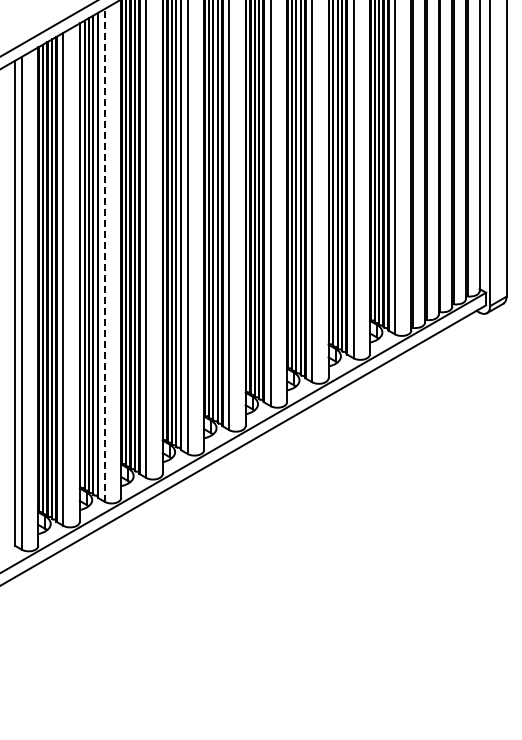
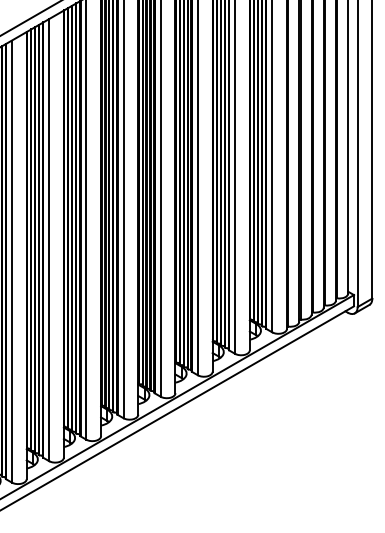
line: (104, 254) -> (11, 260), dashed -> solid

